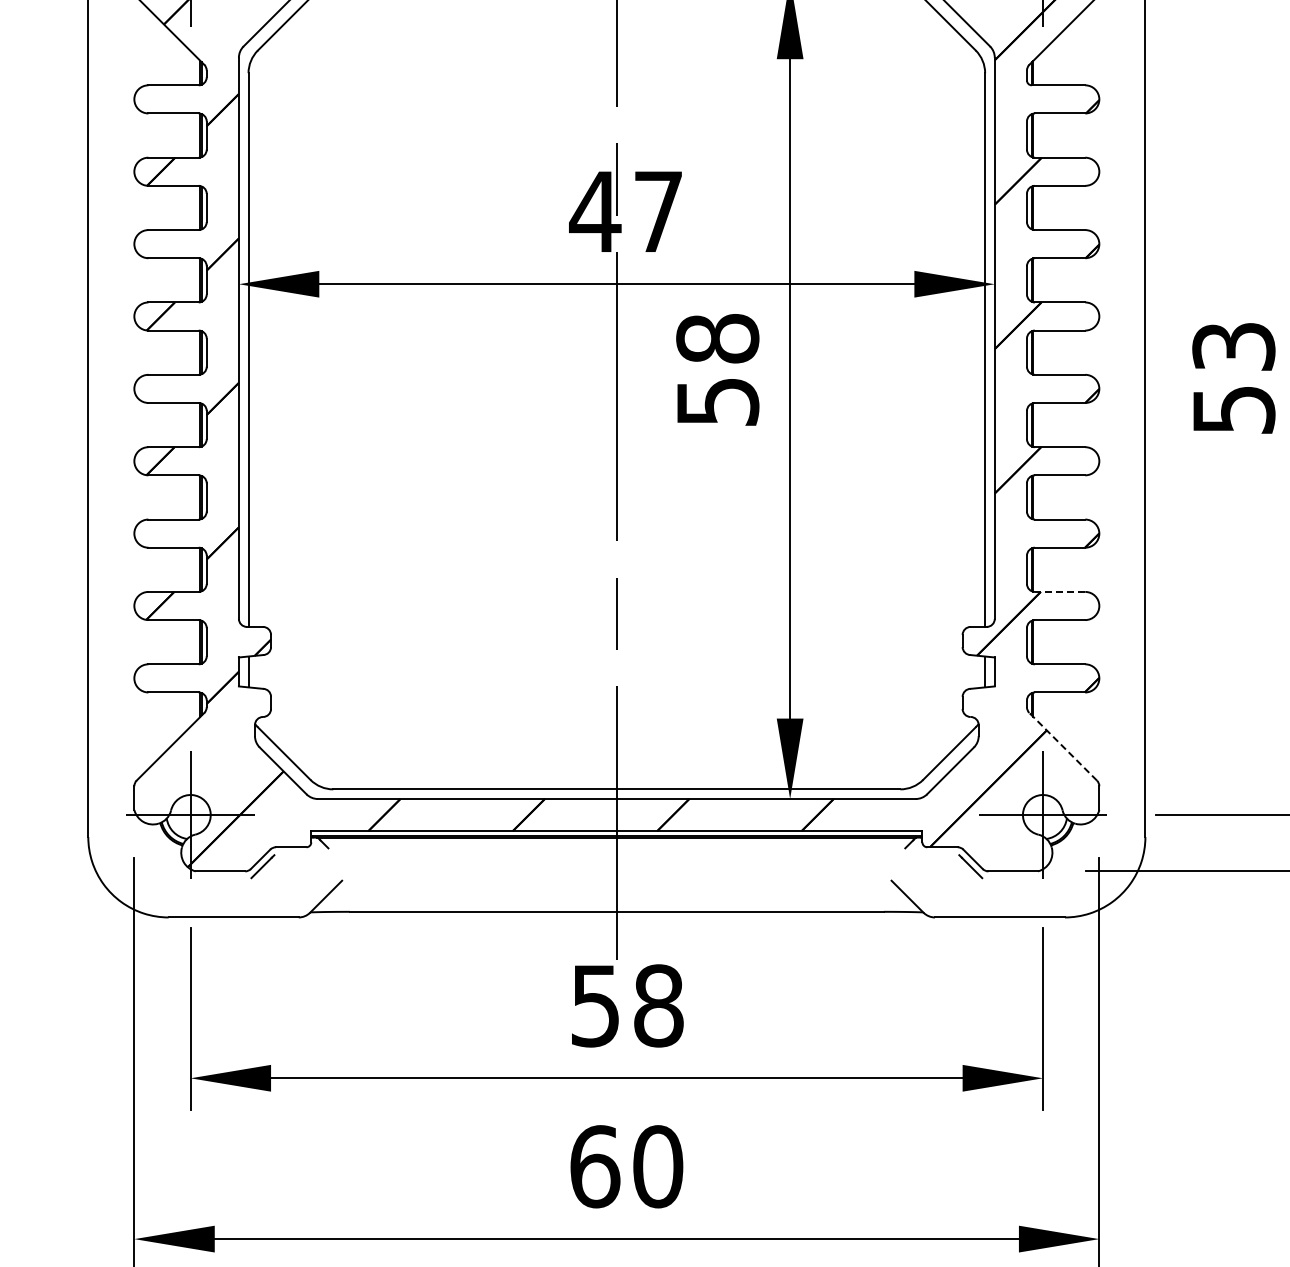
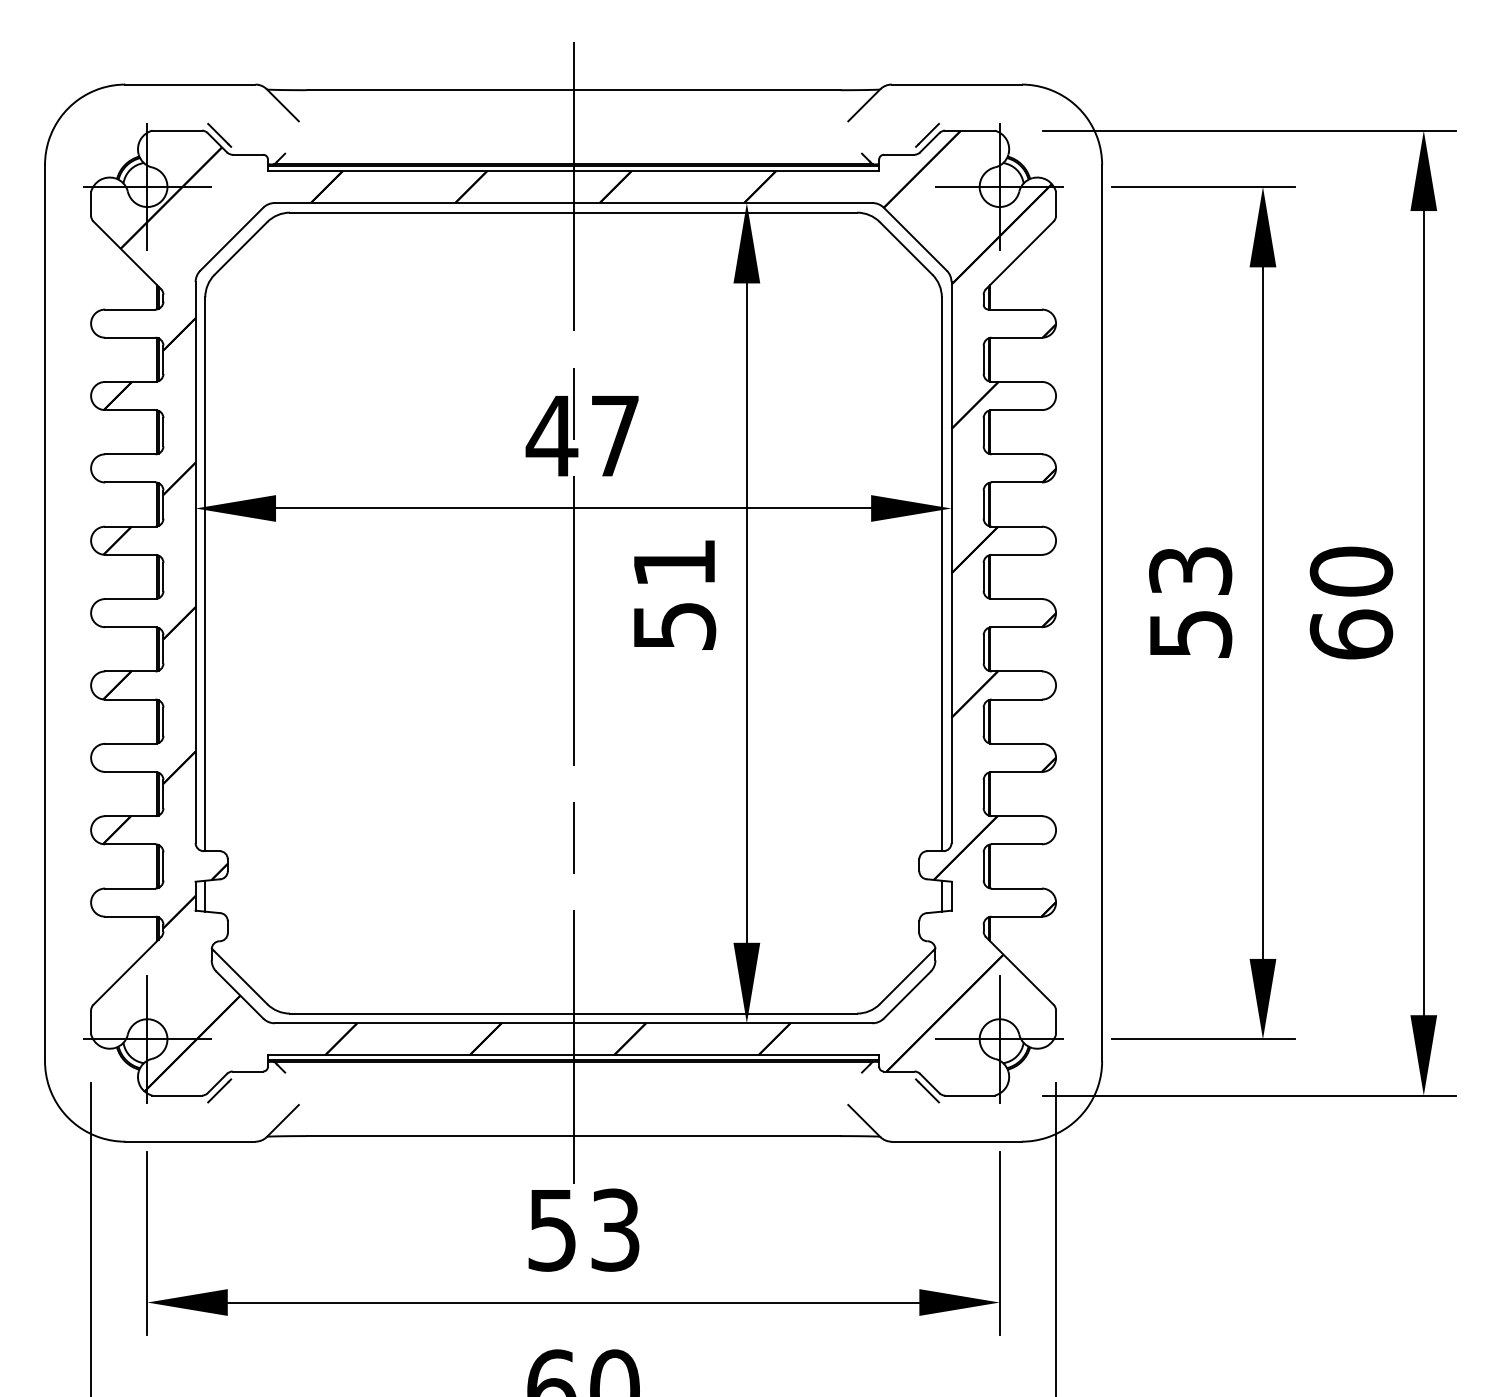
text: (717, 338) -> (674, 562), 58 -> 51
line: (1059, 592) -> (1016, 816), dashed -> solid
line: (1062, 746) -> (1019, 970), dashed -> solid
text: (658, 1005) -> (615, 1229), 58 -> 53

